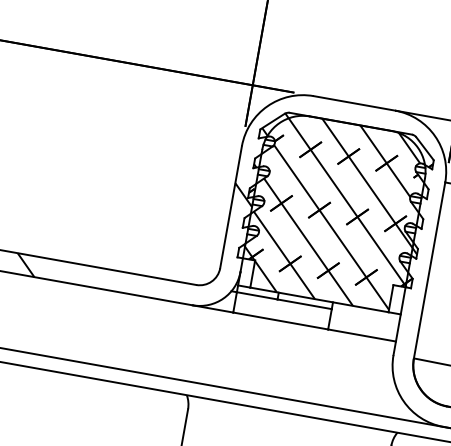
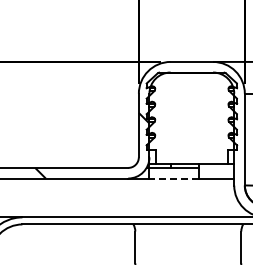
hatch: (334, 211) -> (191, 118), removed
line: (281, 321) -> (174, 178), solid -> dashed

